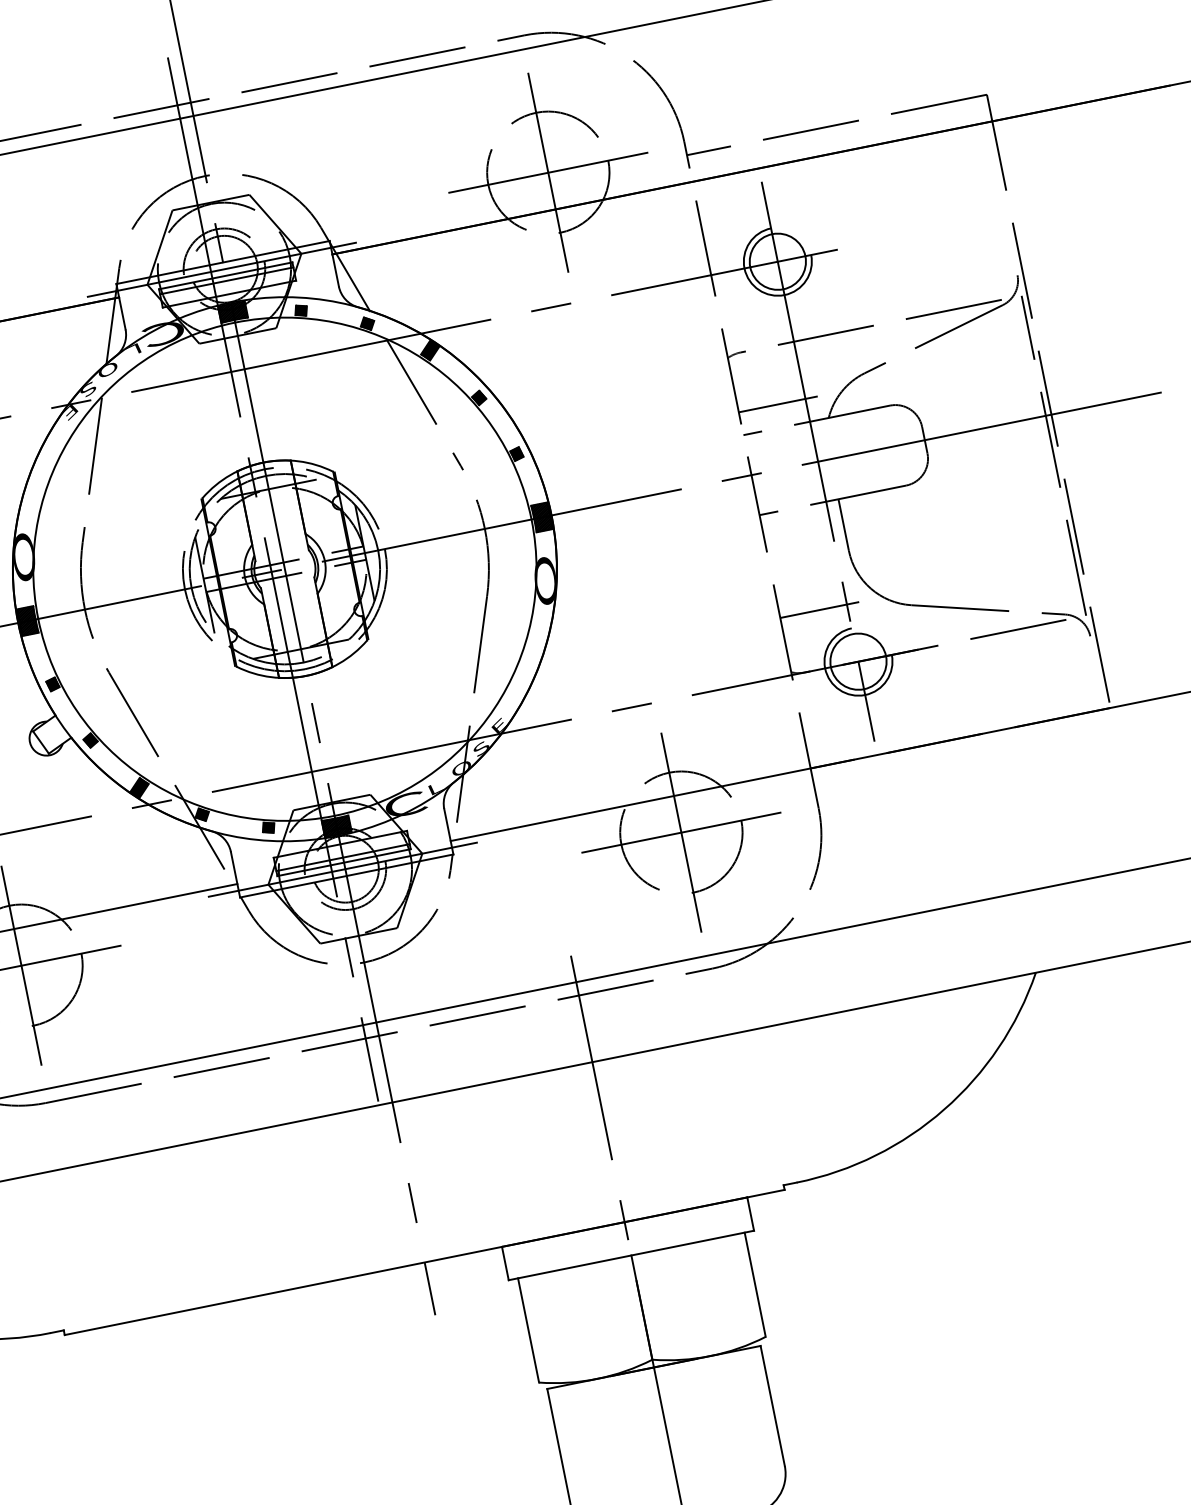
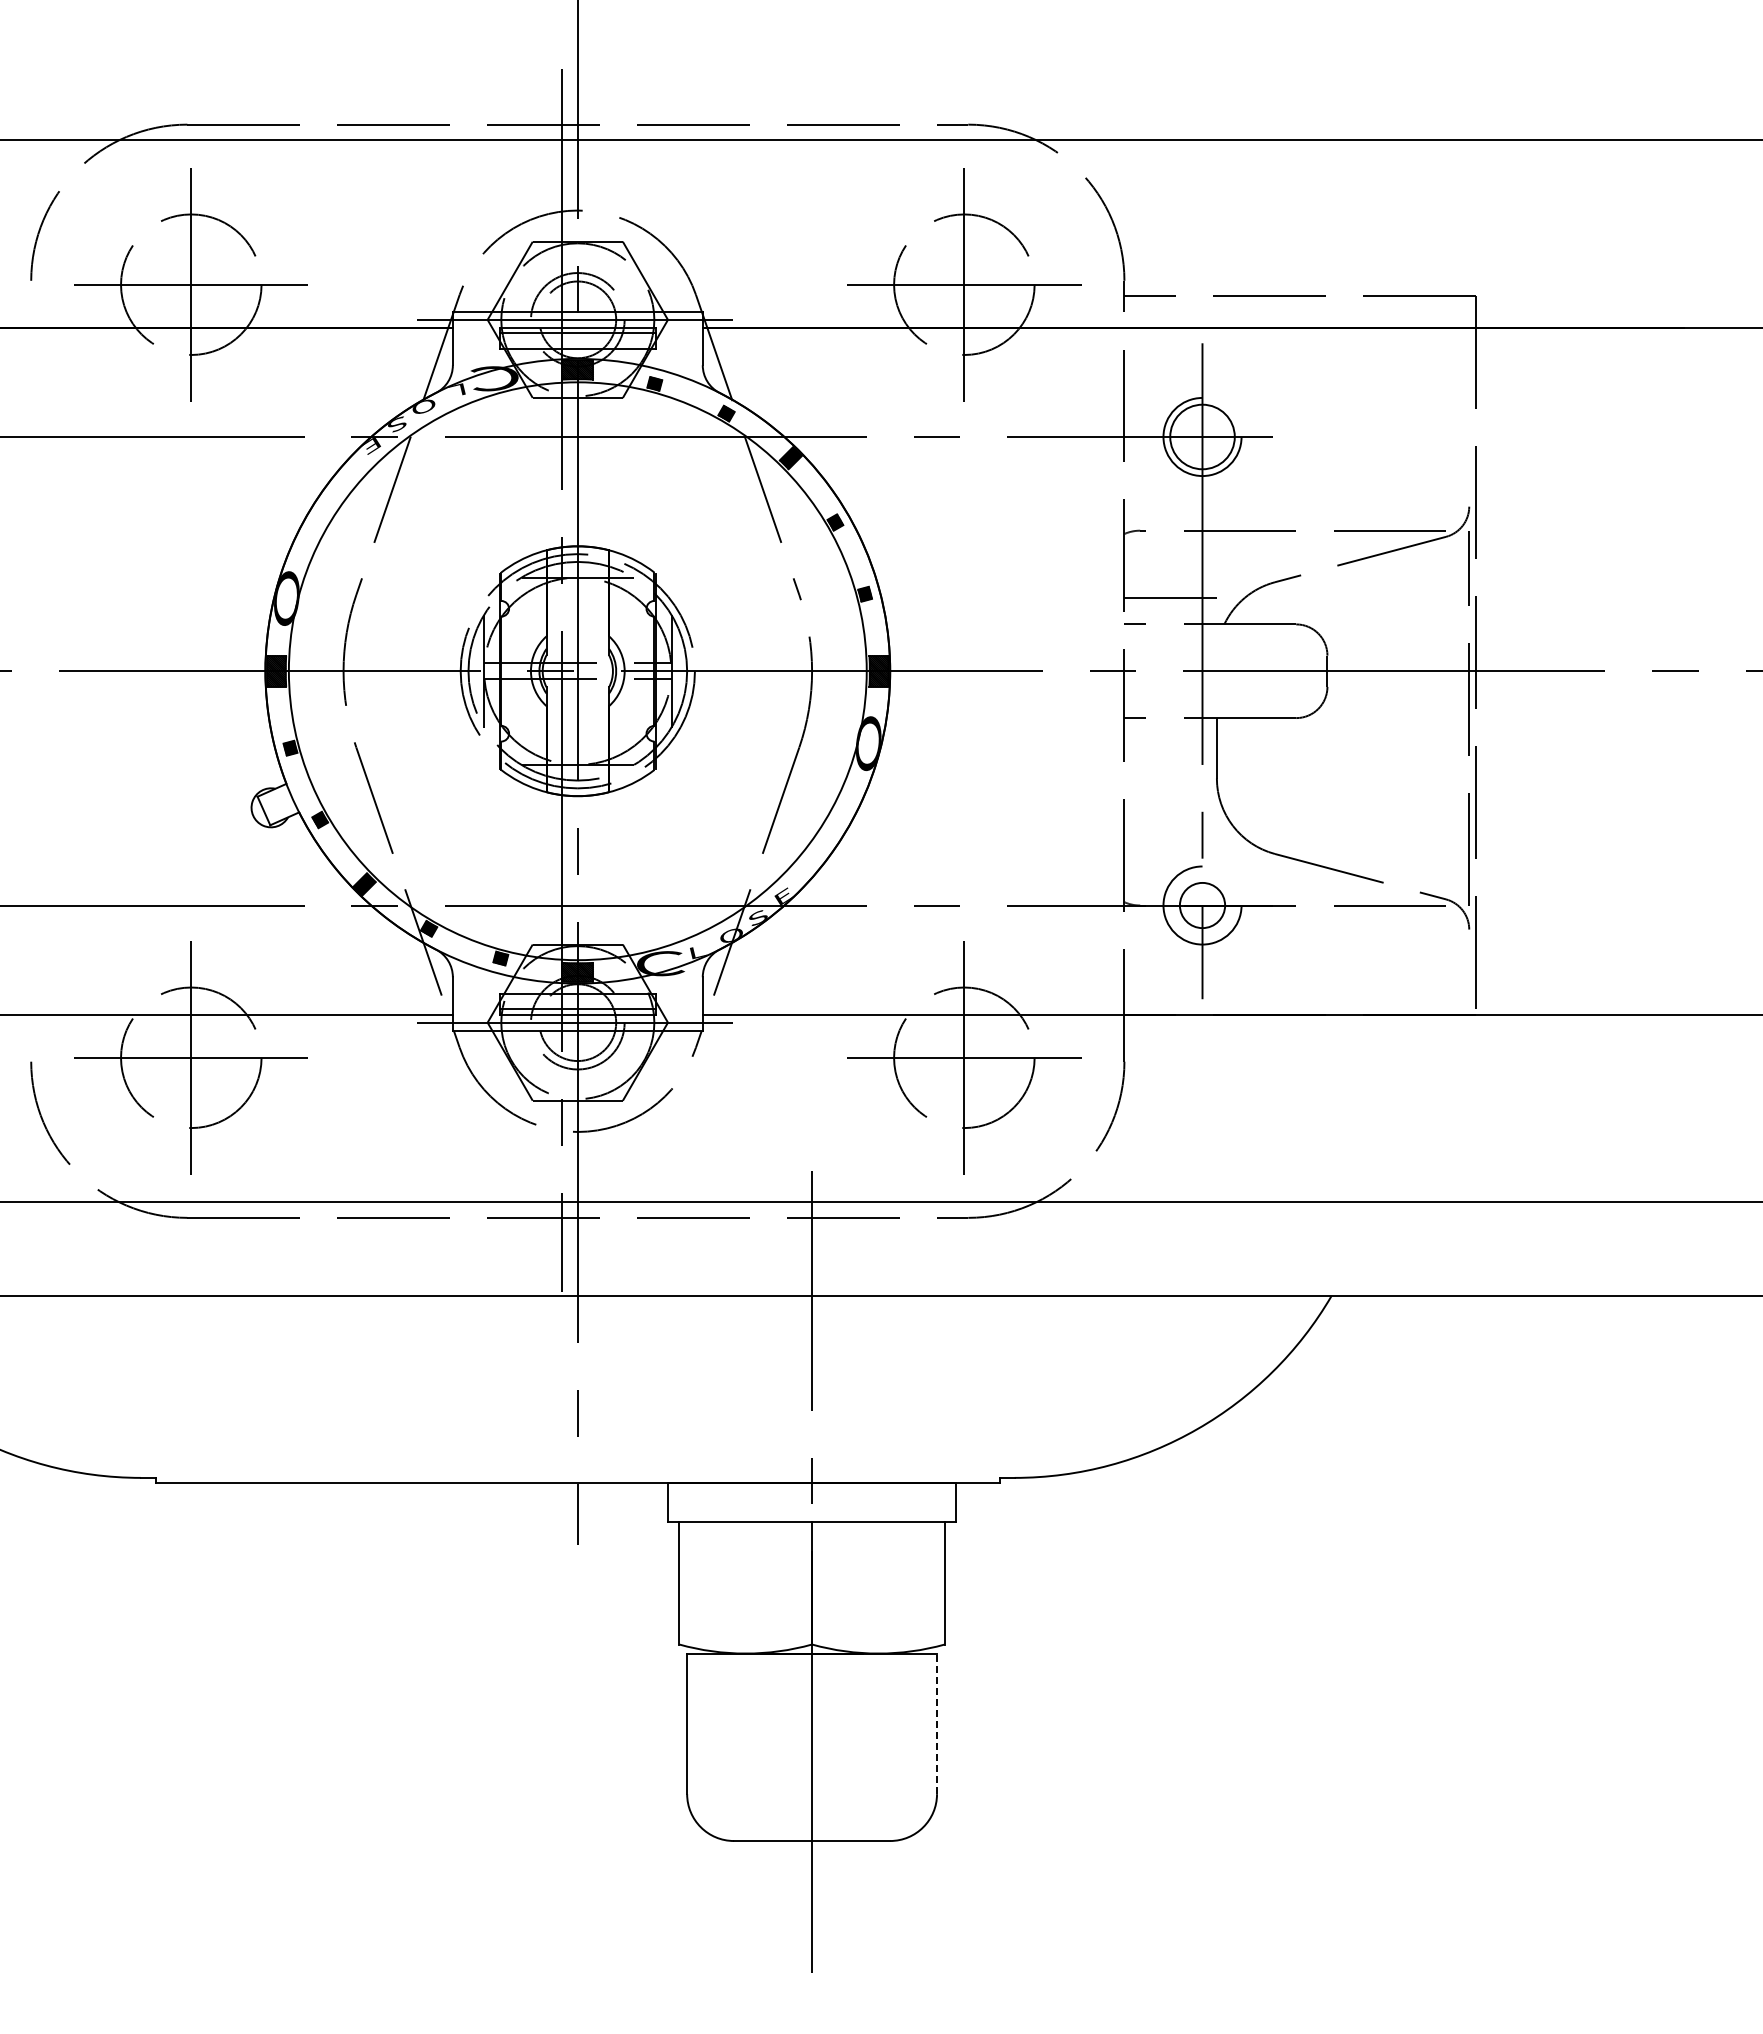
line: (819, 609) -> (1170, 838), removed
circle: (858, 661) -> (1202, 905), size x0.7
line: (773, 1405) -> (937, 1723), solid -> dashed

